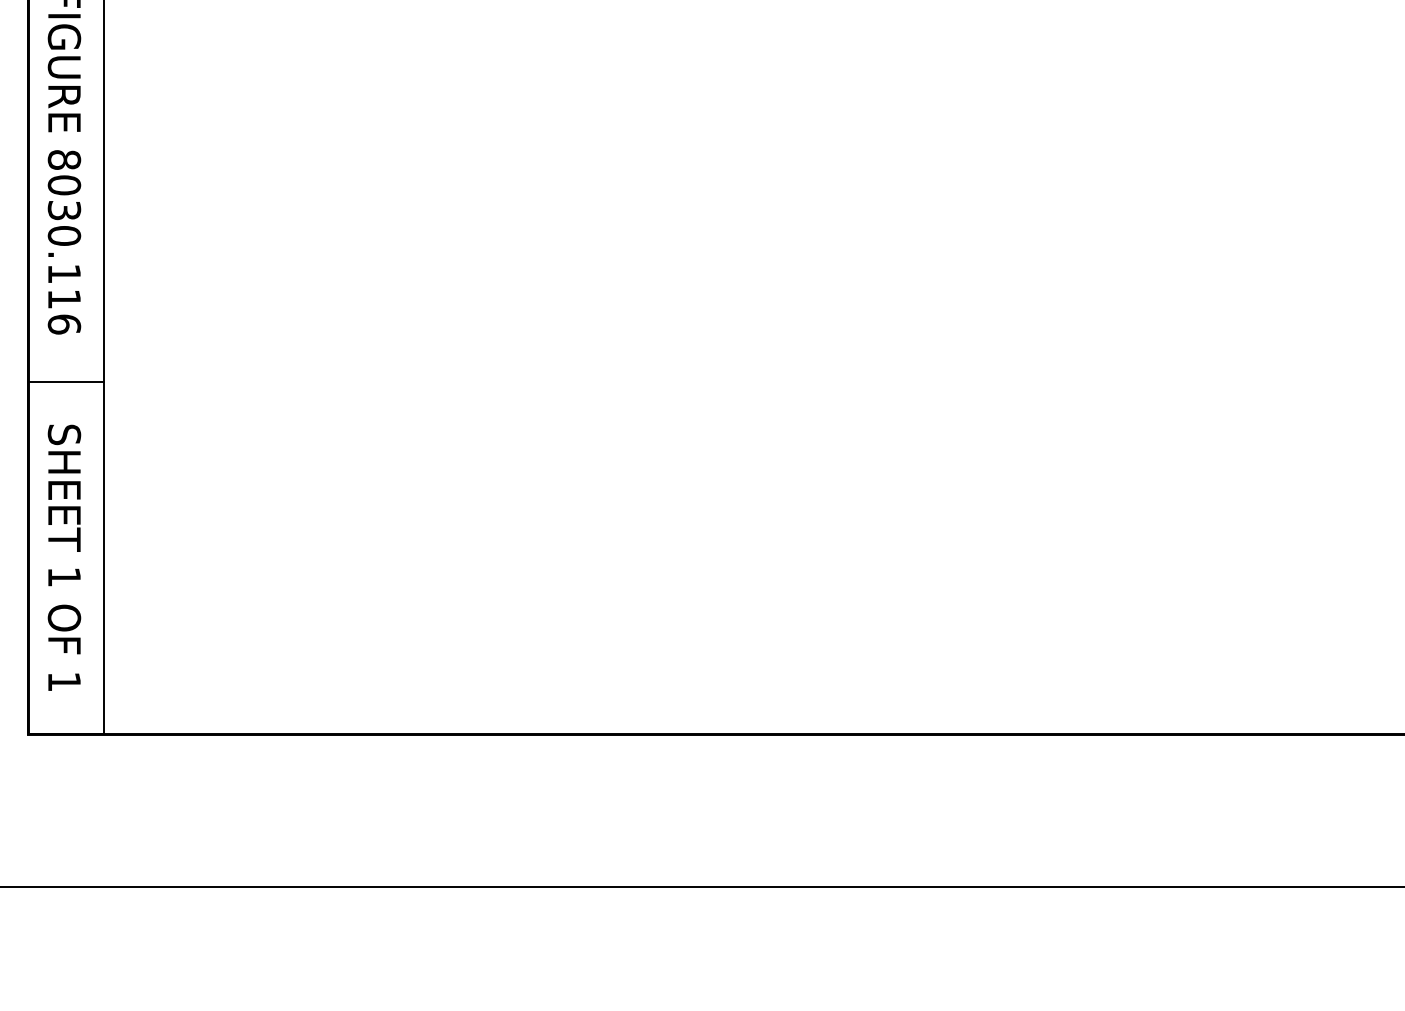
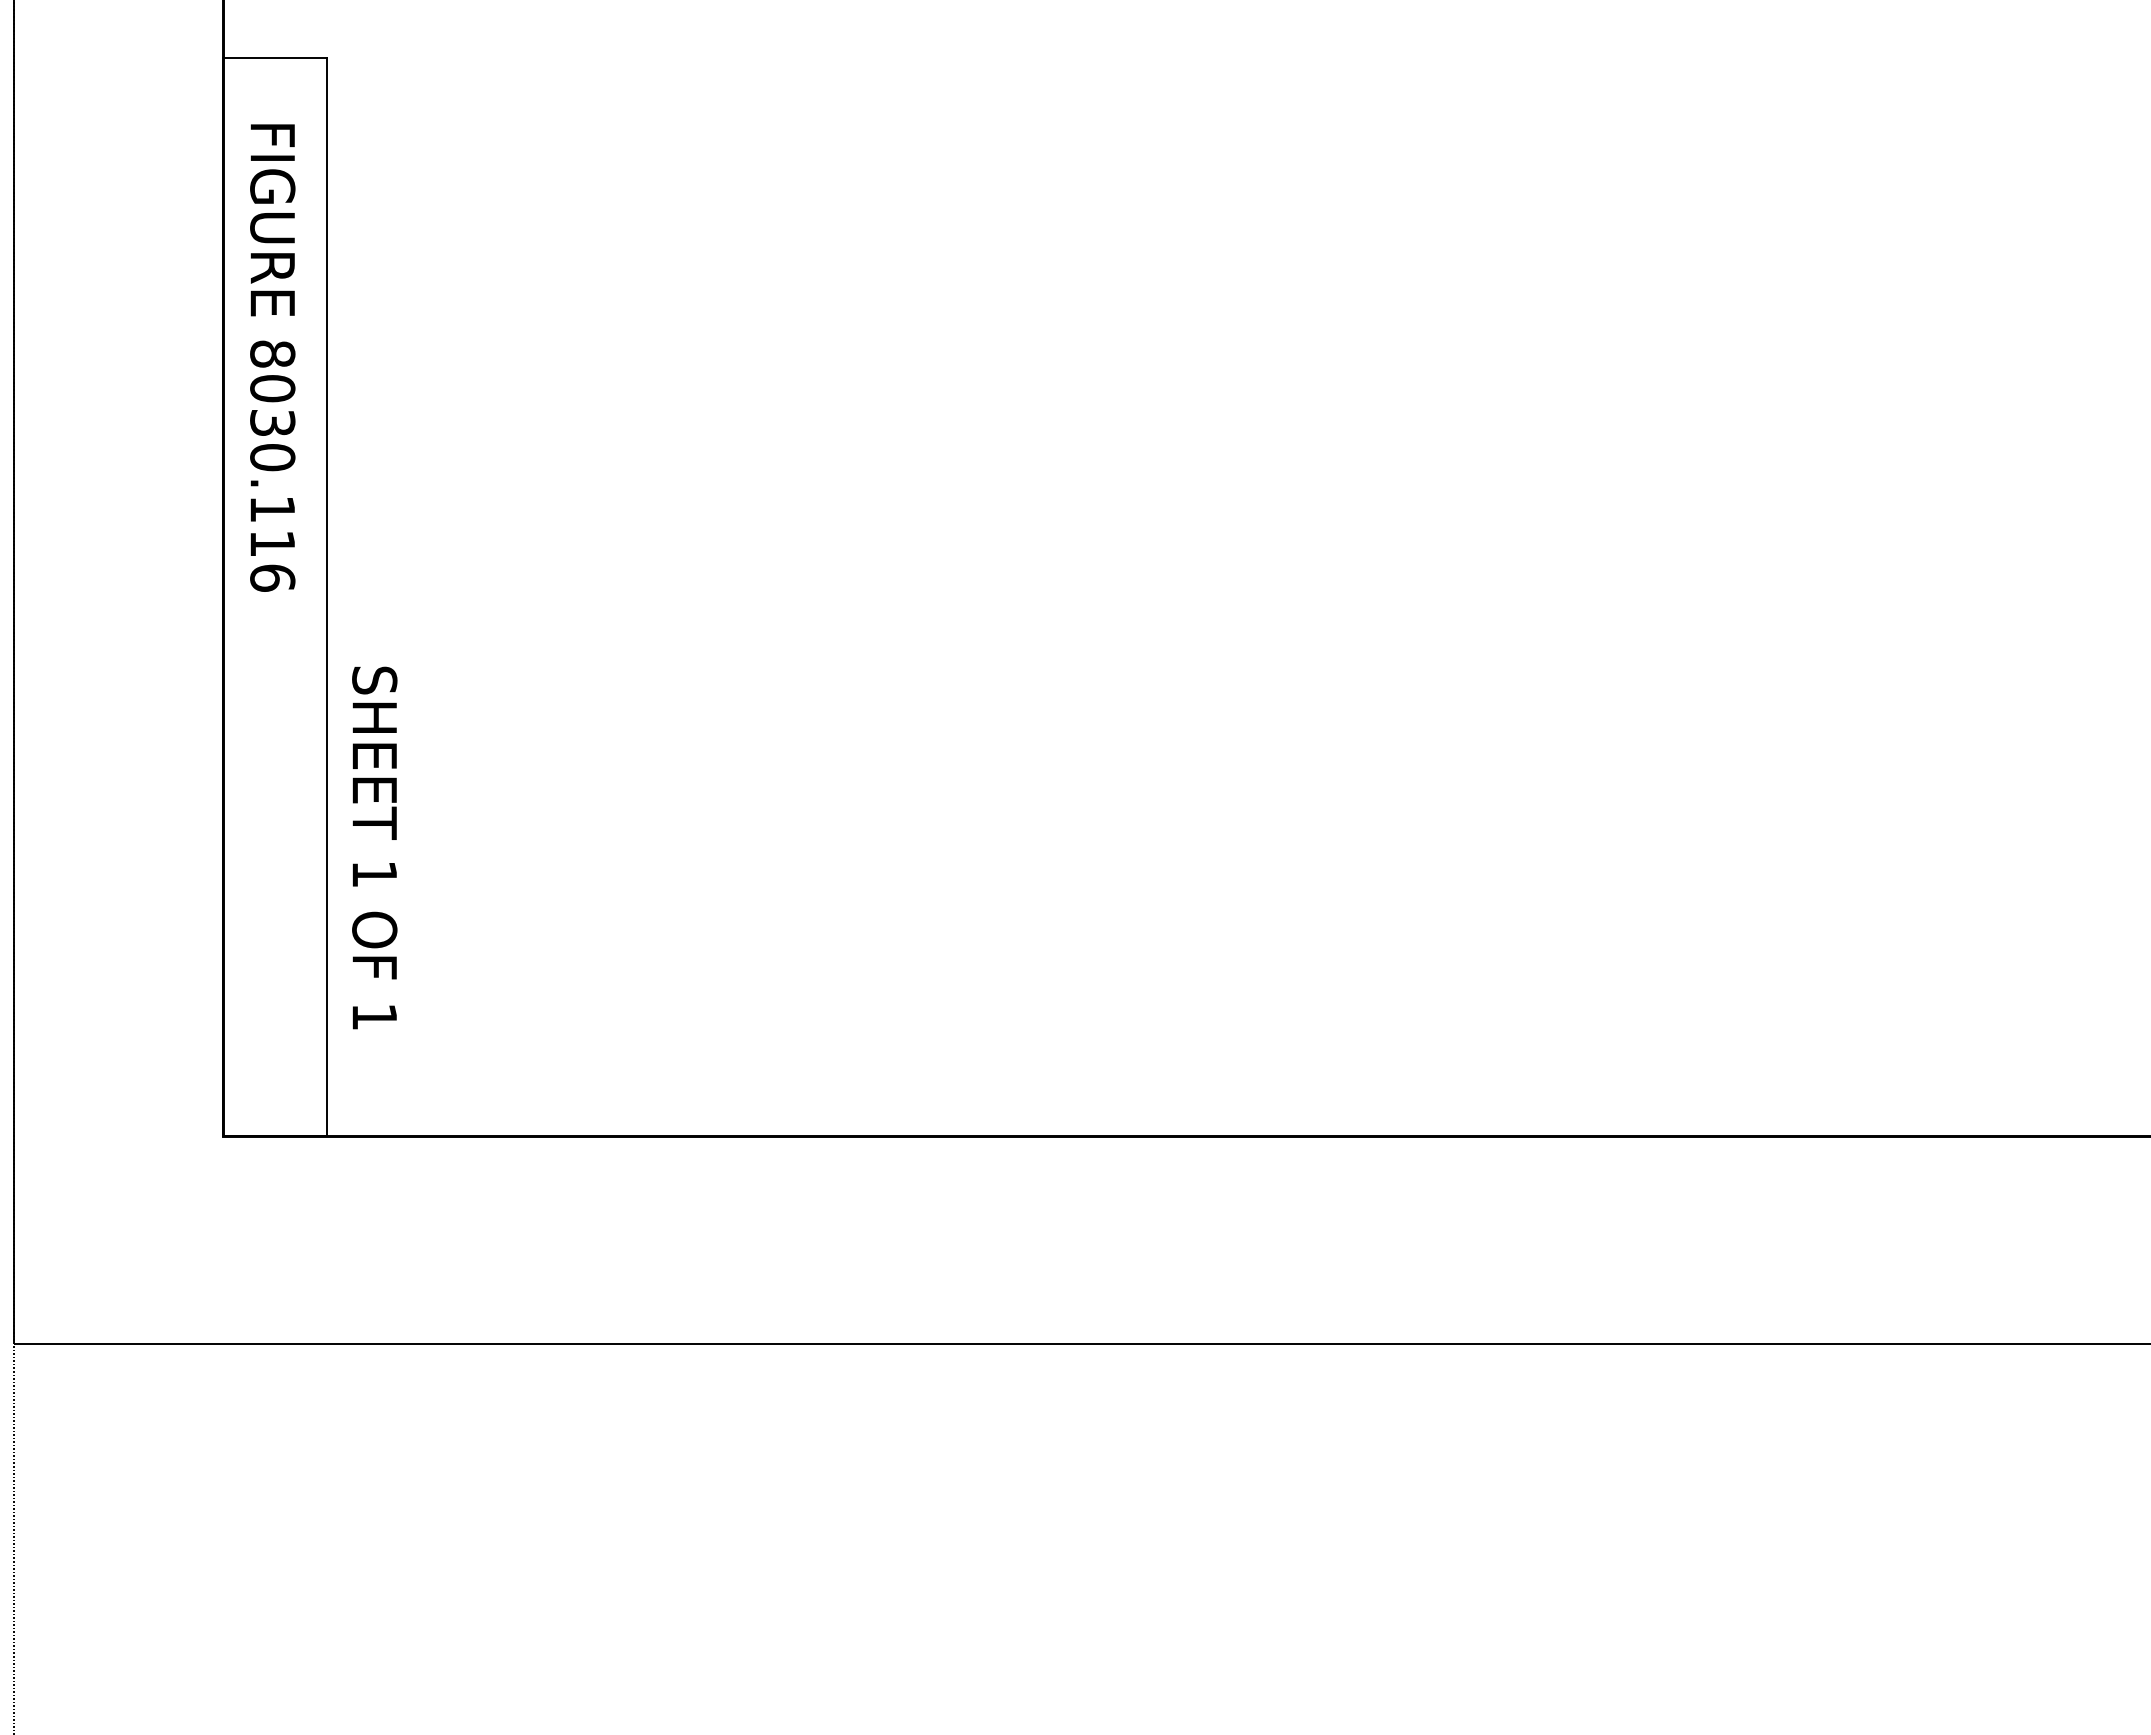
line: (65, 382) -> (274, 656), removed
text: (64, 557) -> (374, 847), moved

